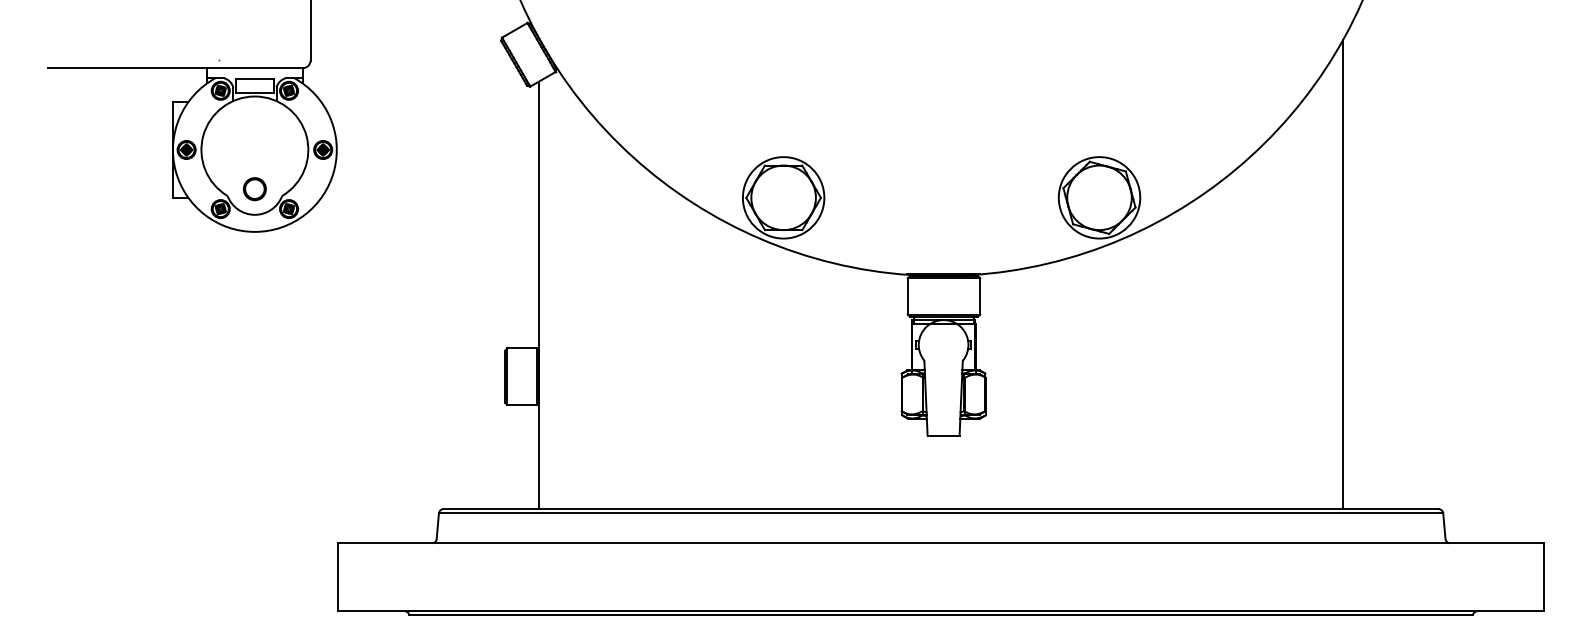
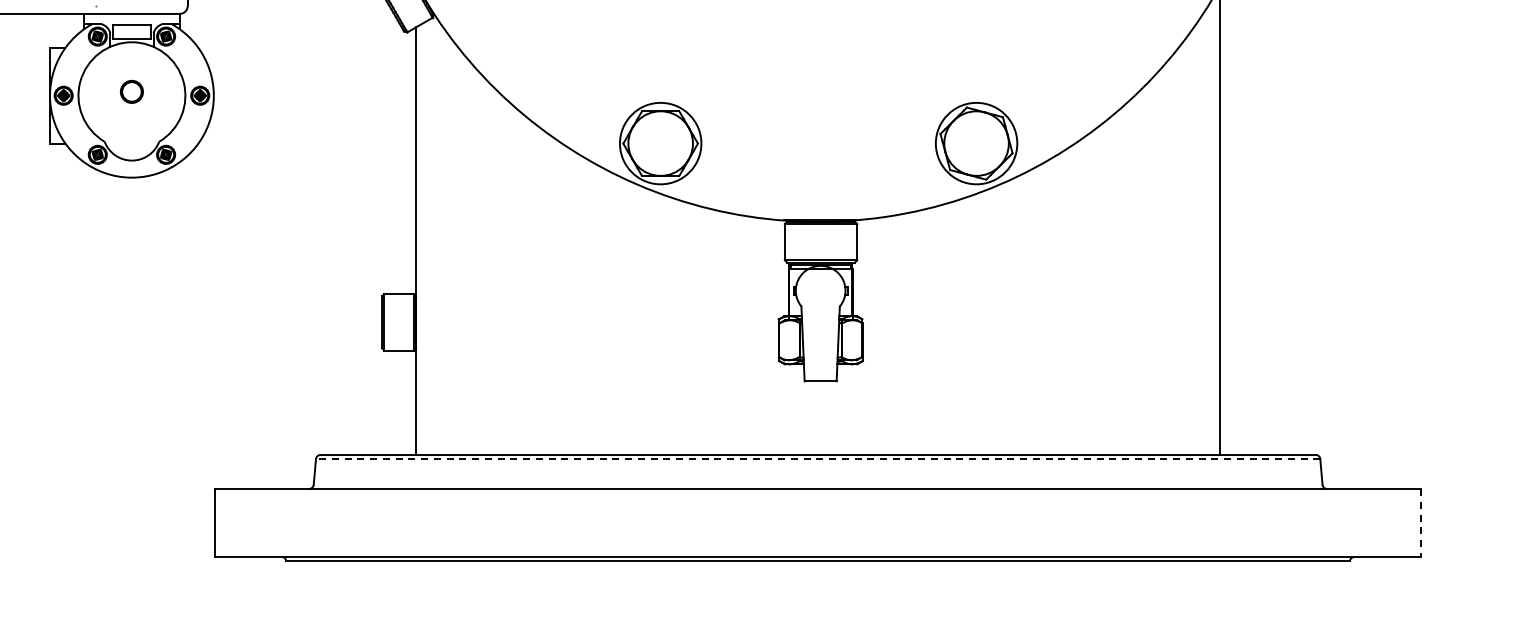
part: (254, 189) -> (131, 92), moved
line: (940, 513) -> (817, 459), solid -> dashed
line: (1544, 577) -> (1421, 523), solid -> dashed

